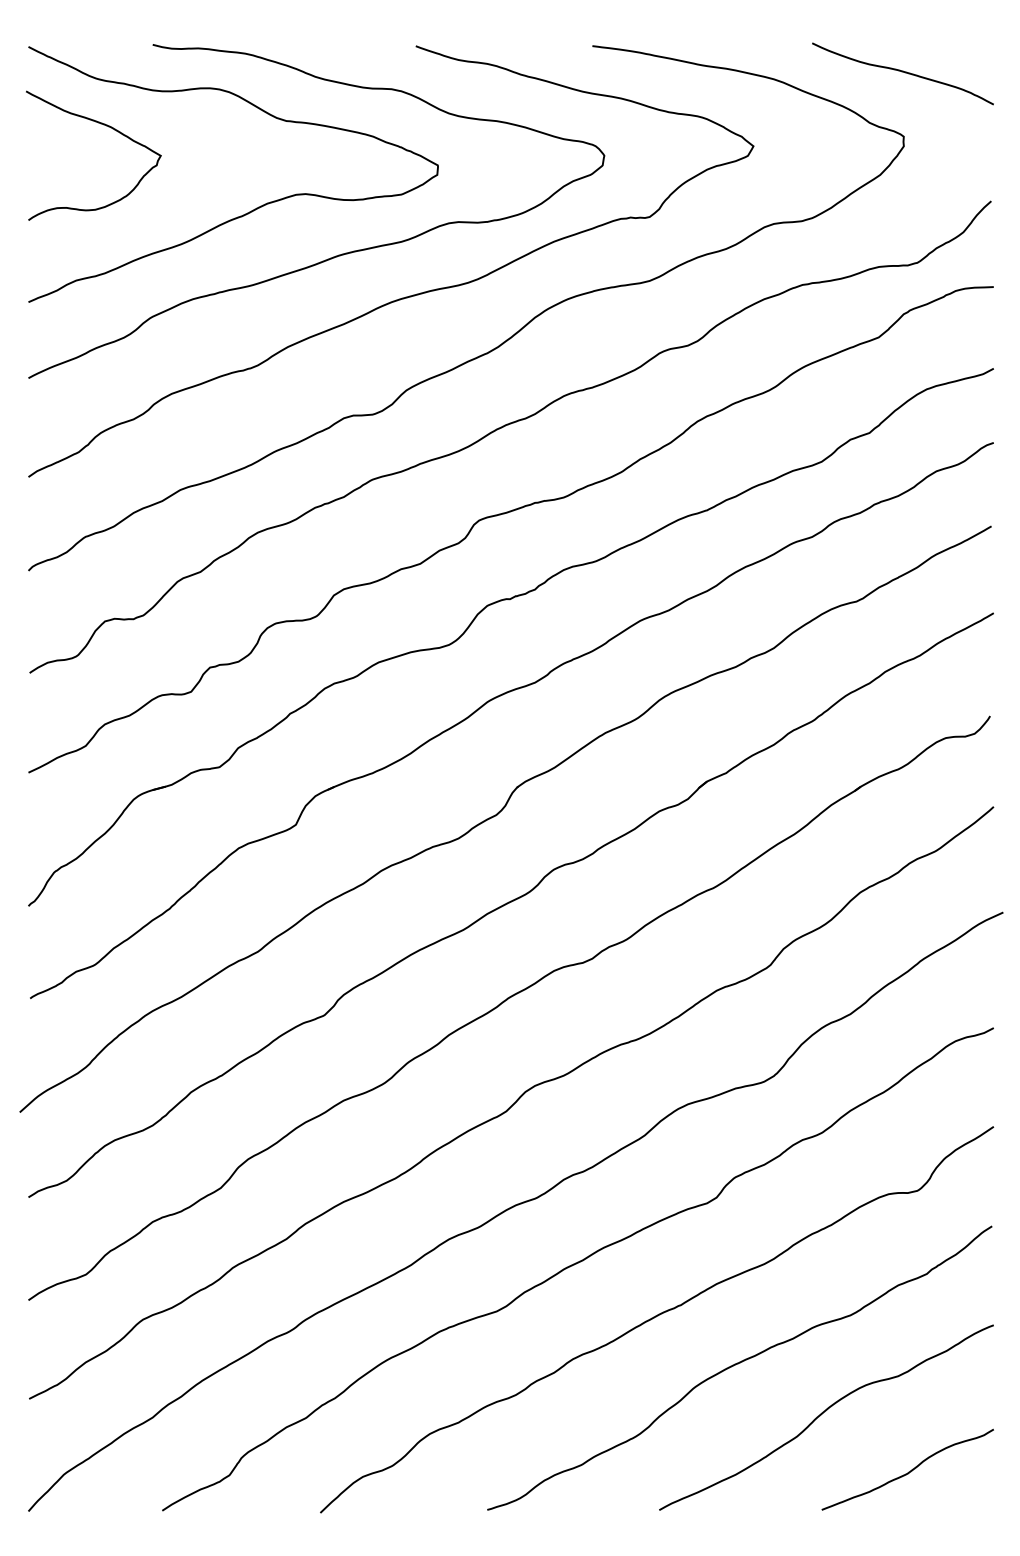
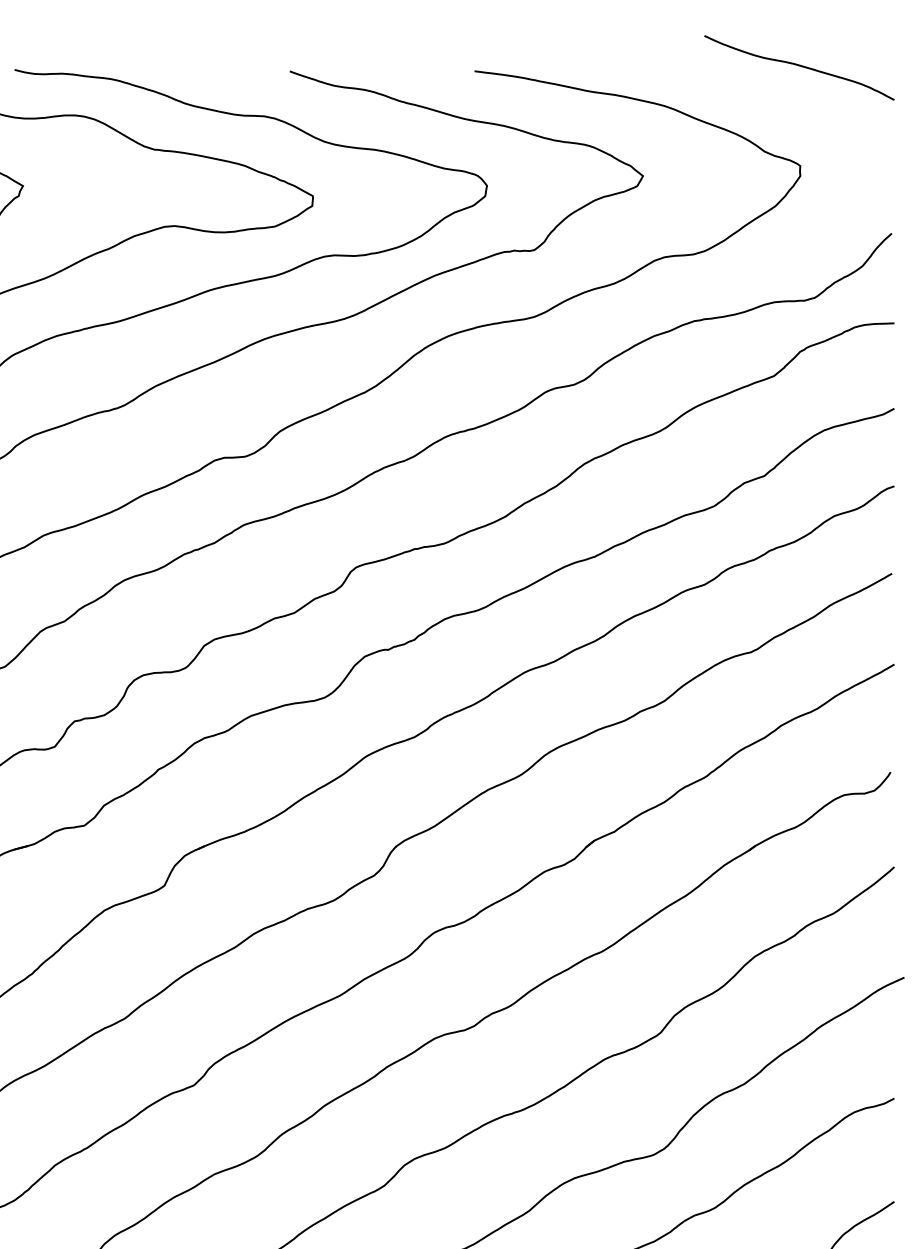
curve: (902, 72) -> (798, 66), moved

